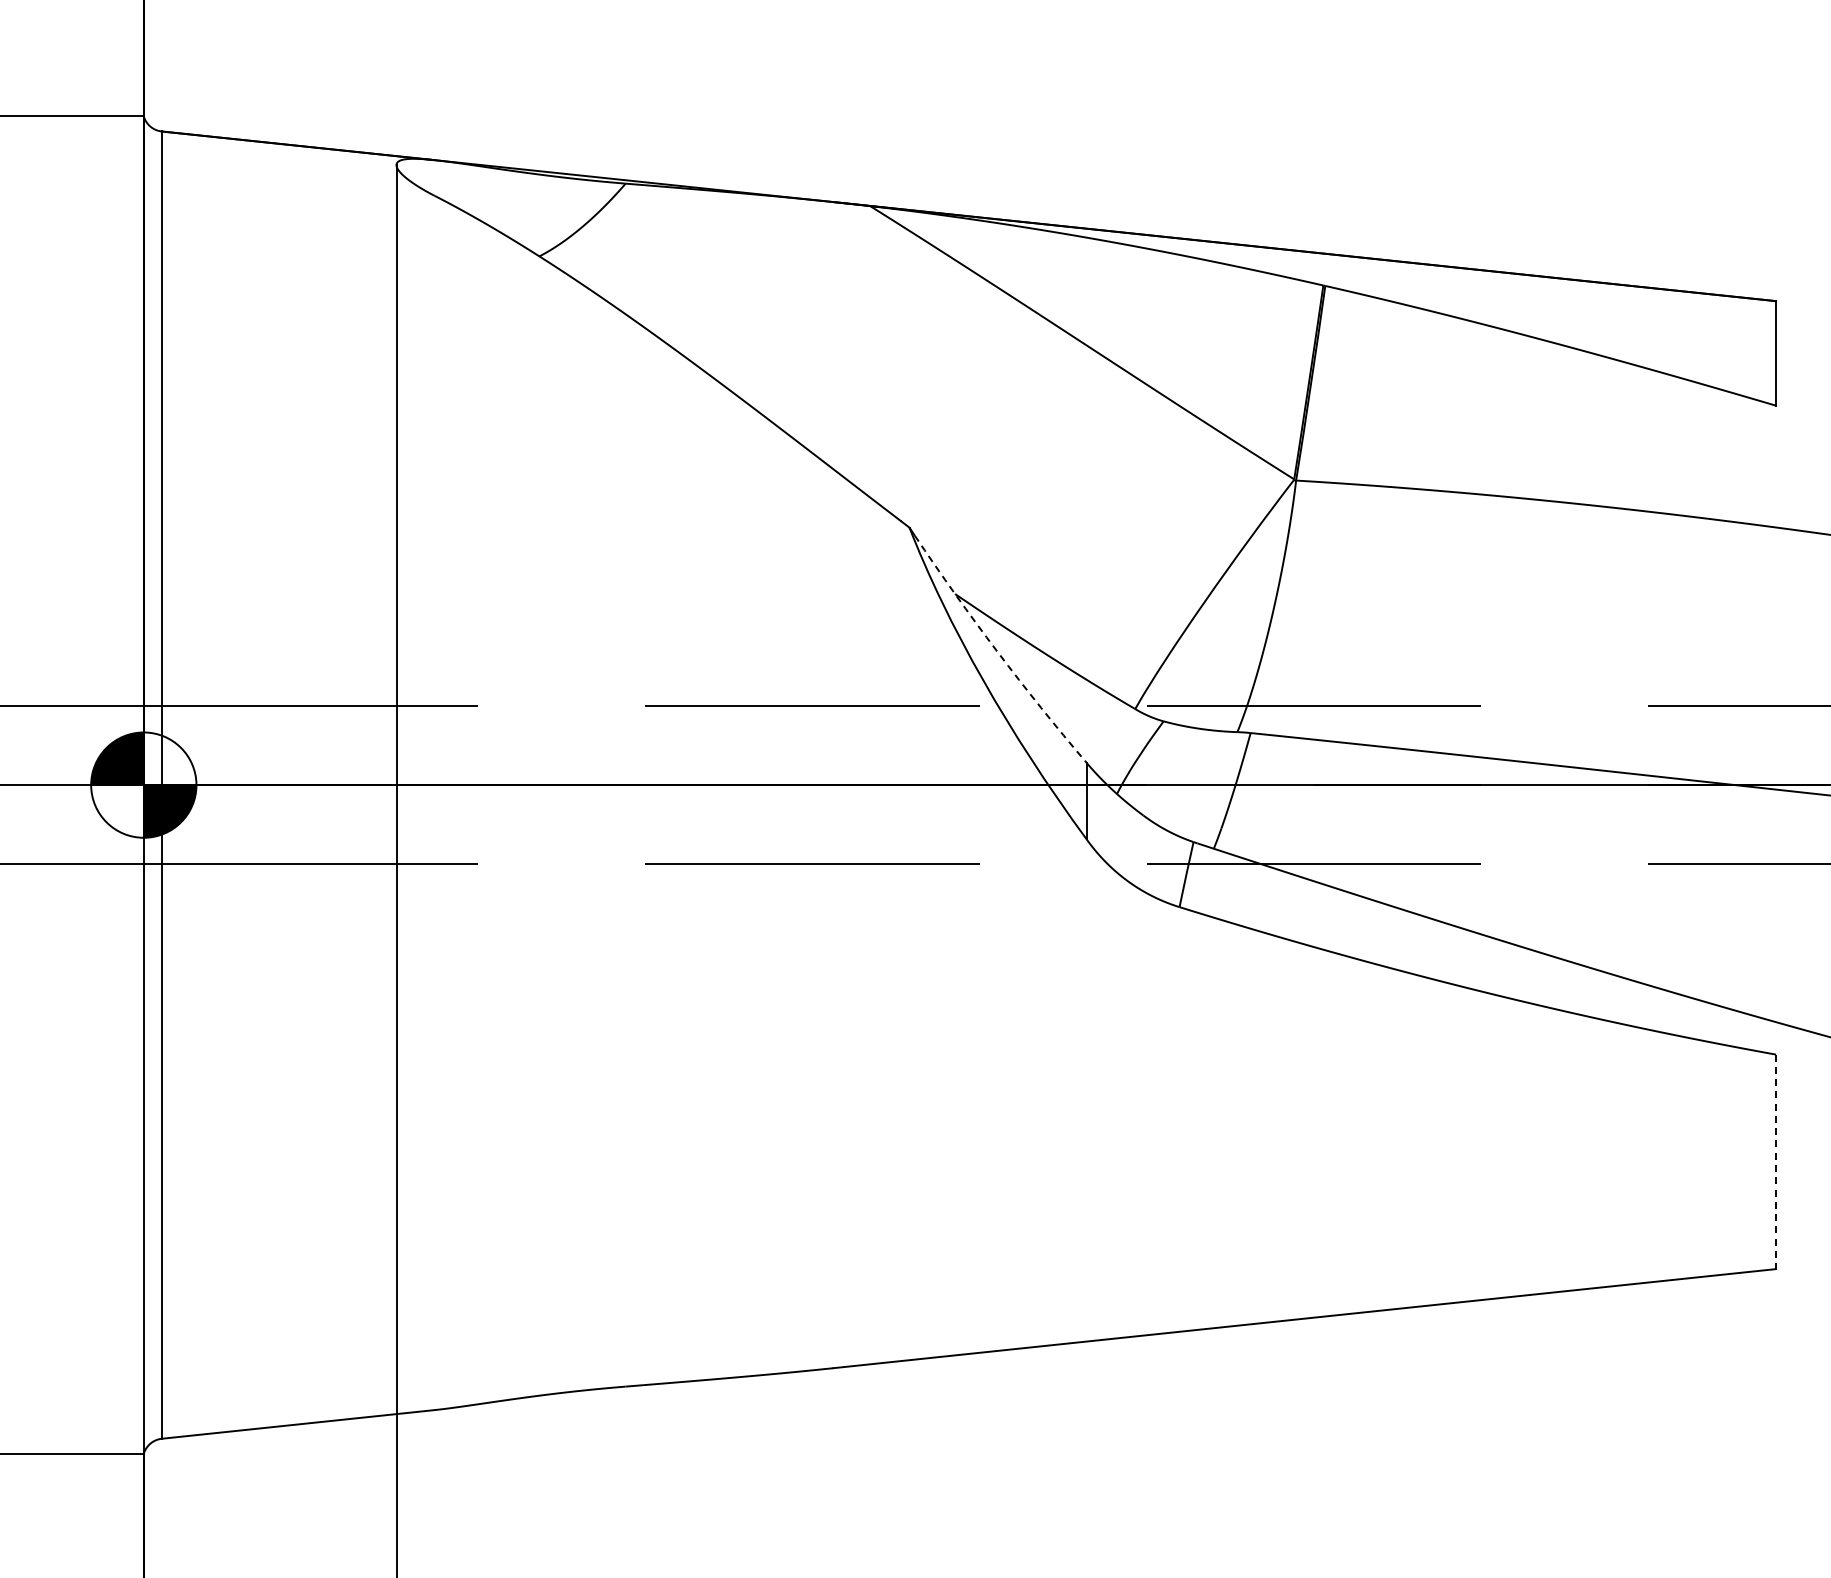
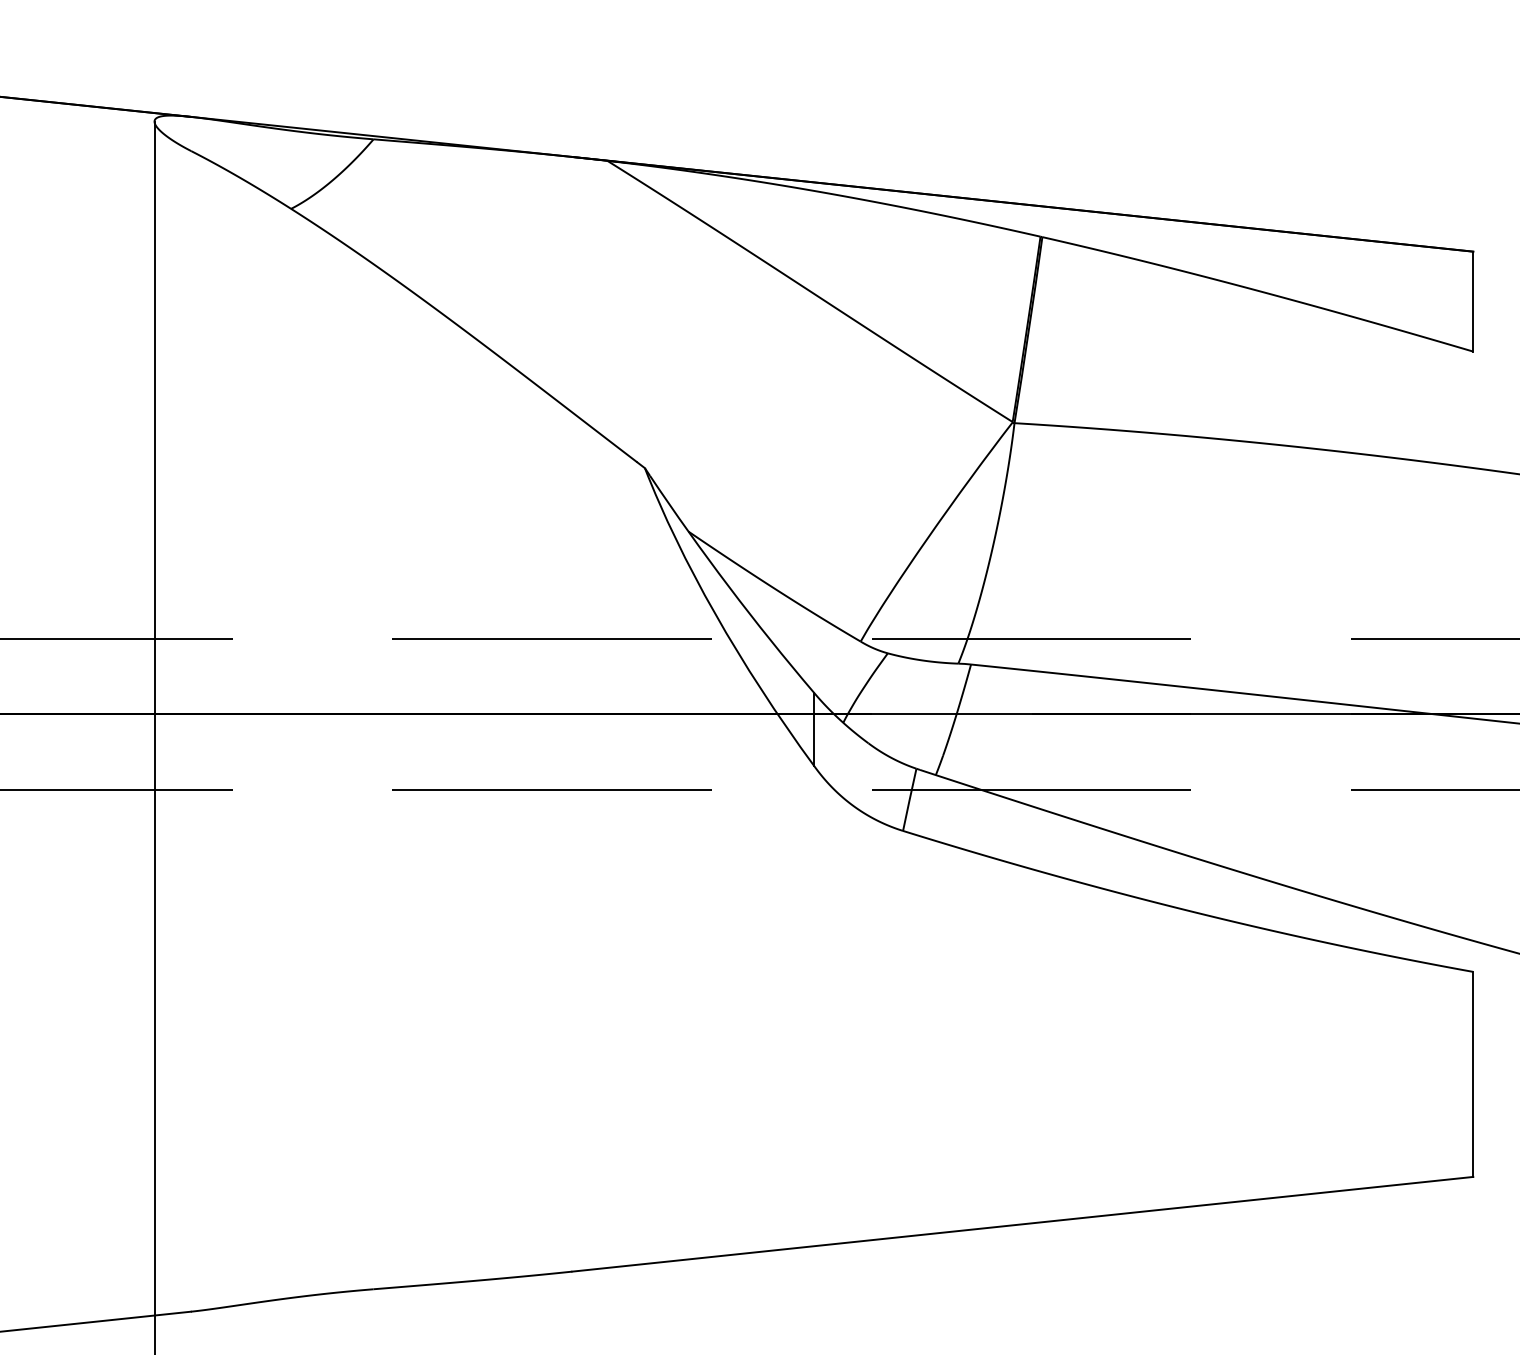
arc: (997, 651) -> (729, 586), dashed -> solid
line: (1776, 1162) -> (1473, 1075), dashed -> solid

